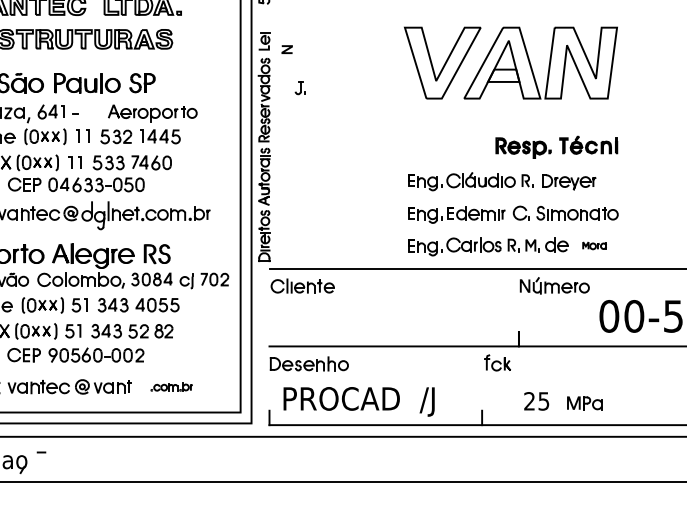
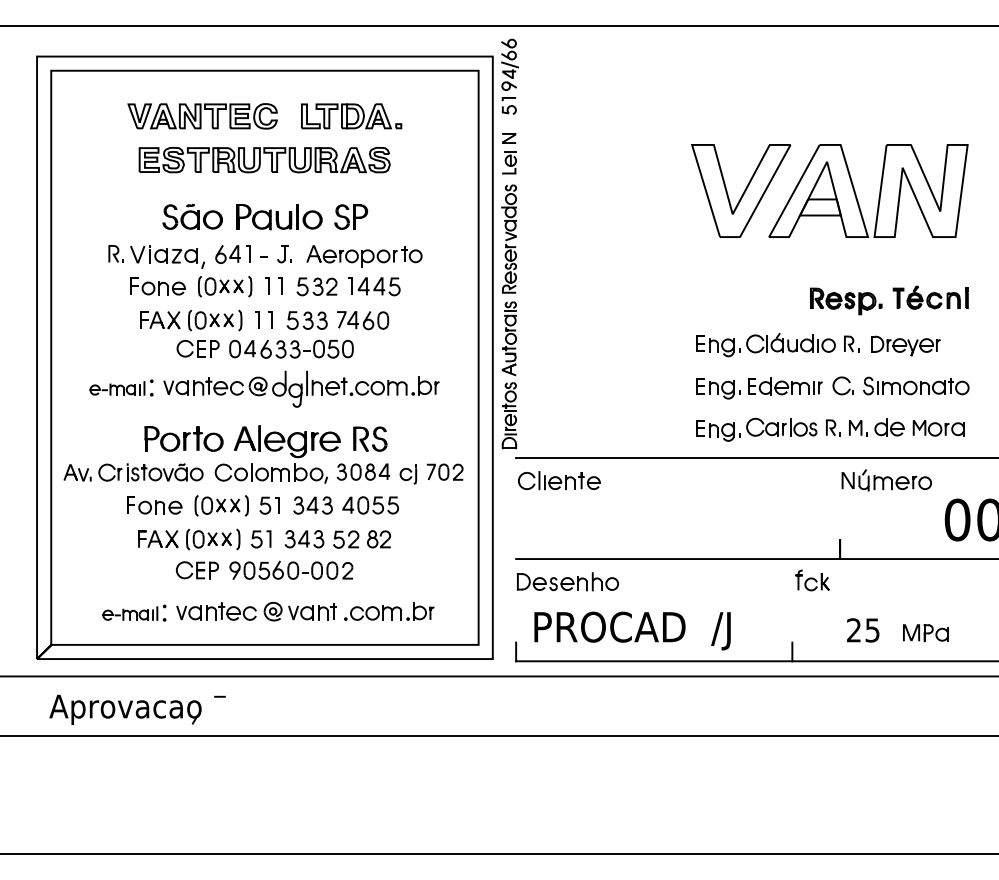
curve: (287, 49) -> (509, 138), moved
part: (300, 88) -> (284, 254), moved
part: (594, 245) -> (938, 428), size x1.67
part: (172, 386) -> (389, 611), size x1.67

